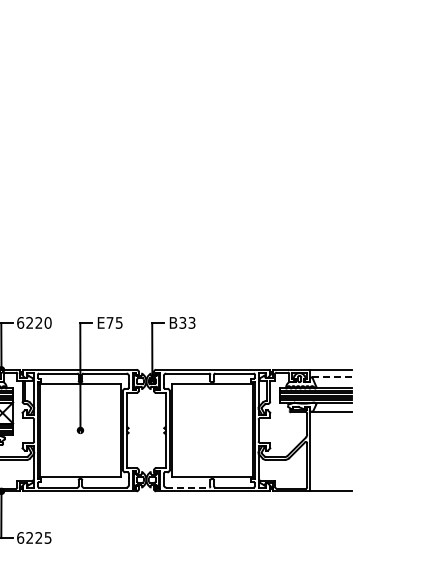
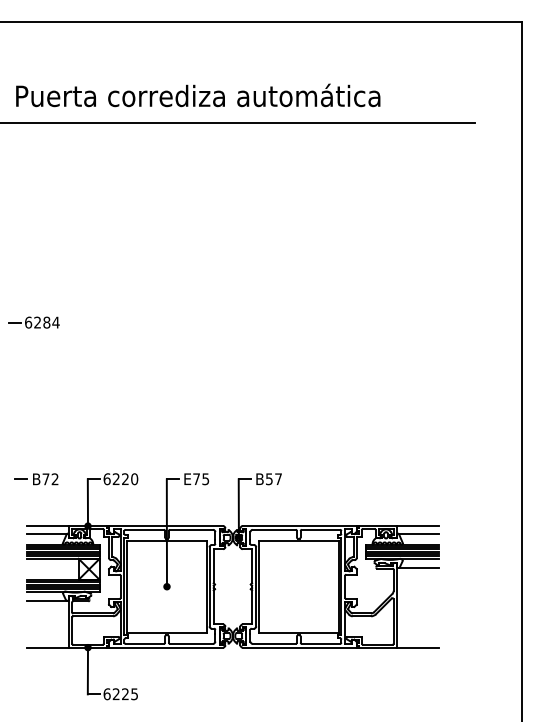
text: (186, 323) -> (273, 479), B33 -> B57
line: (331, 377) -> (418, 533), dashed -> solid
line: (187, 487) -> (274, 643), dashed -> solid

